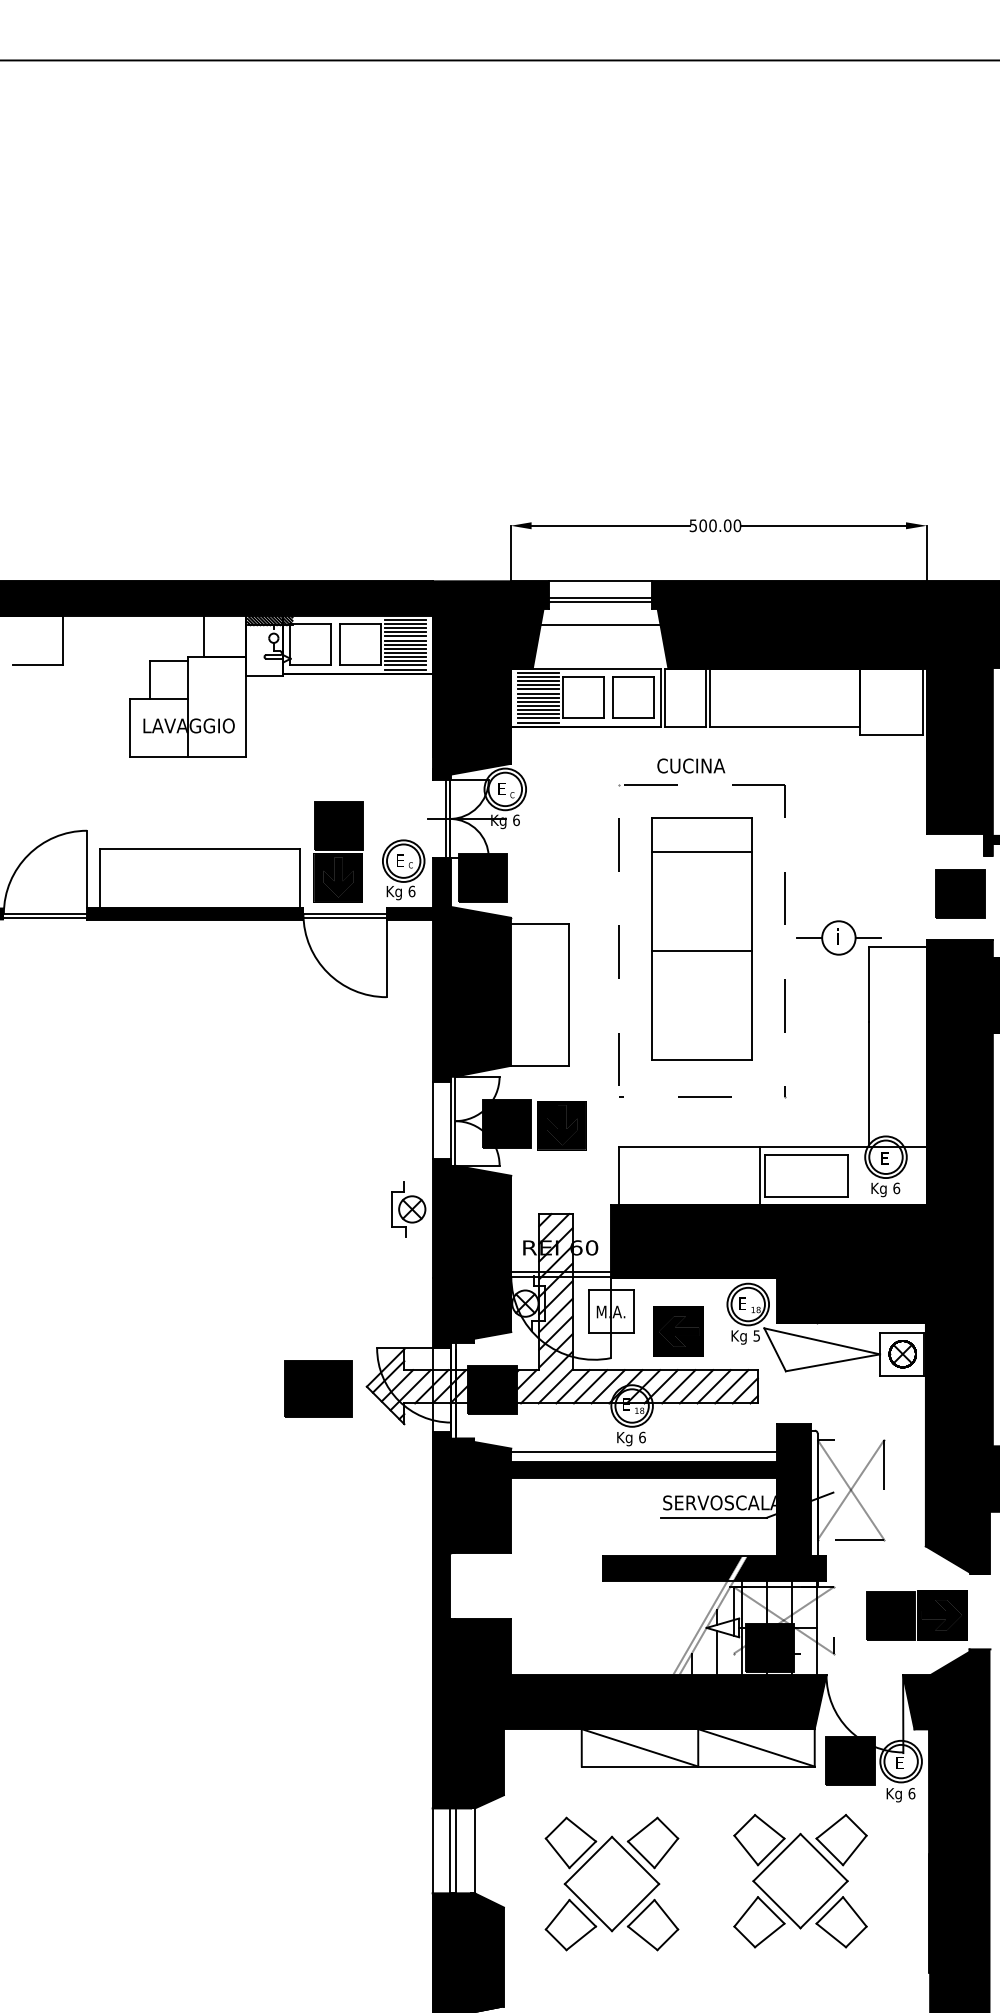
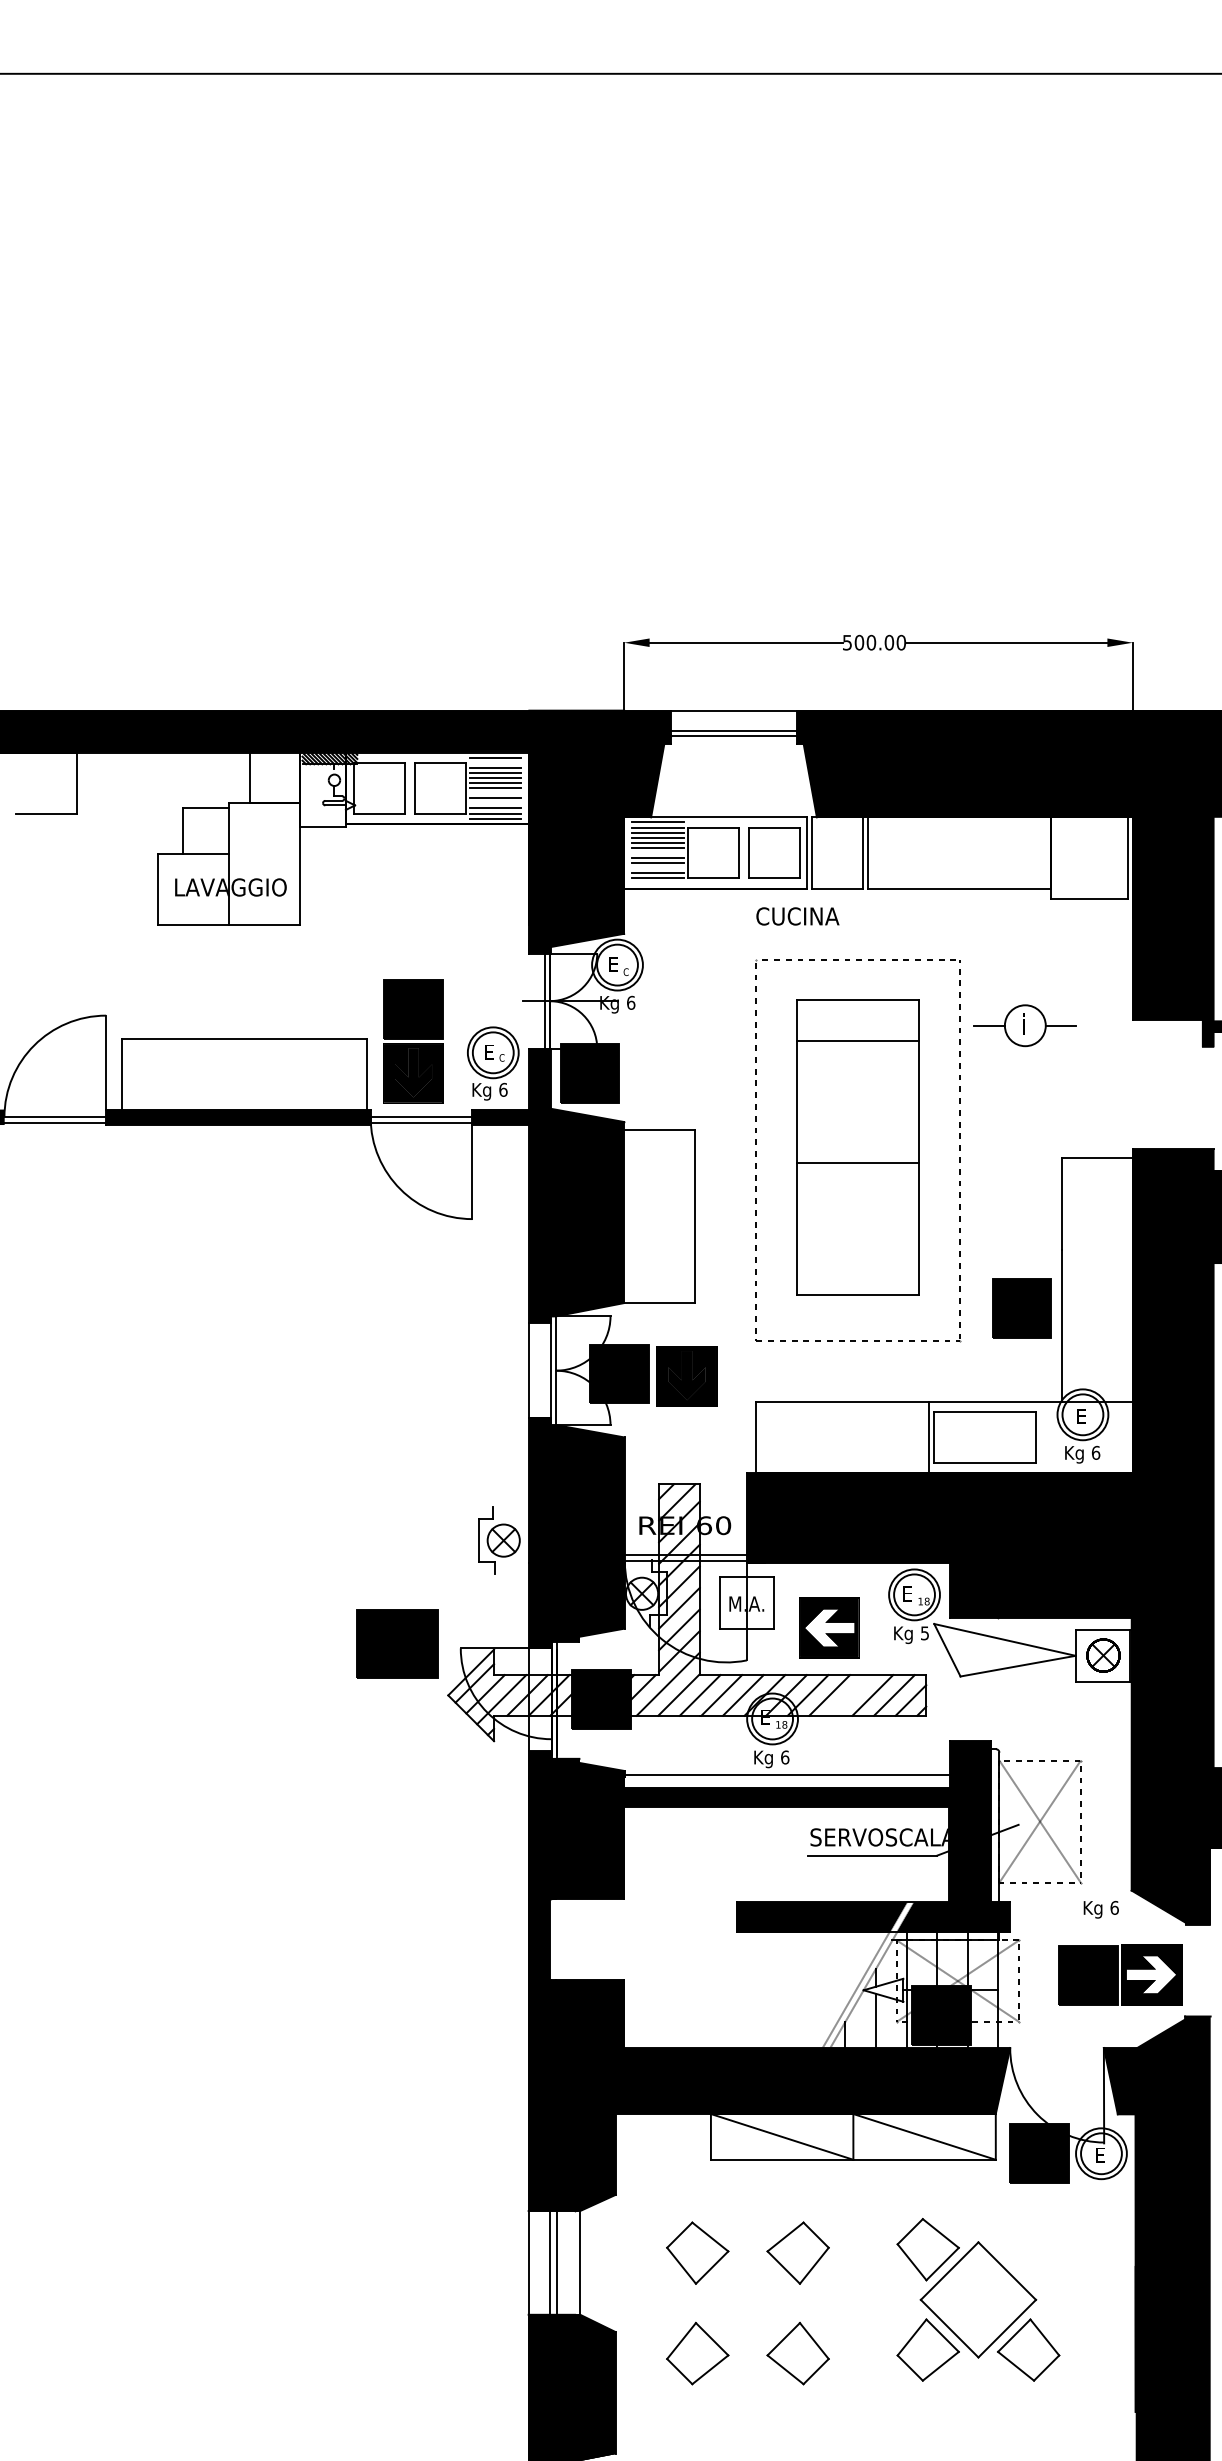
line: (405, 623) -> (495, 762), removed
line: (600, 624) -> (733, 763), removed
line: (405, 649) -> (495, 793), removed
line: (405, 657) -> (495, 803), removed
line: (538, 697) -> (657, 852), removed
line: (538, 710) -> (657, 868), removed
line: (538, 722) -> (657, 883), removed
text: (690, 766) -> (797, 916), moved
part: (960, 894) -> (1021, 1308), moved
part: (838, 937) -> (1024, 1025), moved
part: (408, 1209) -> (499, 1540), moved
fill: (678, 1331) -> (829, 1627), removed
line: (695, 1386) -> (850, 1695), removed
part: (318, 1388) -> (397, 1643), moved
fill: (942, 1615) -> (1151, 1974), removed
text: (900, 1794) -> (1100, 1909), moved
part: (841, 1839) -> (1028, 2249), removed
part: (611, 1884) -> (747, 2303), removed

